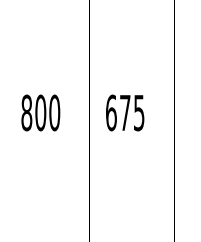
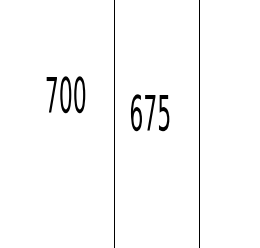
text: (26, 112) -> (51, 94), 800 -> 700
text: (125, 112) -> (150, 112), moved

